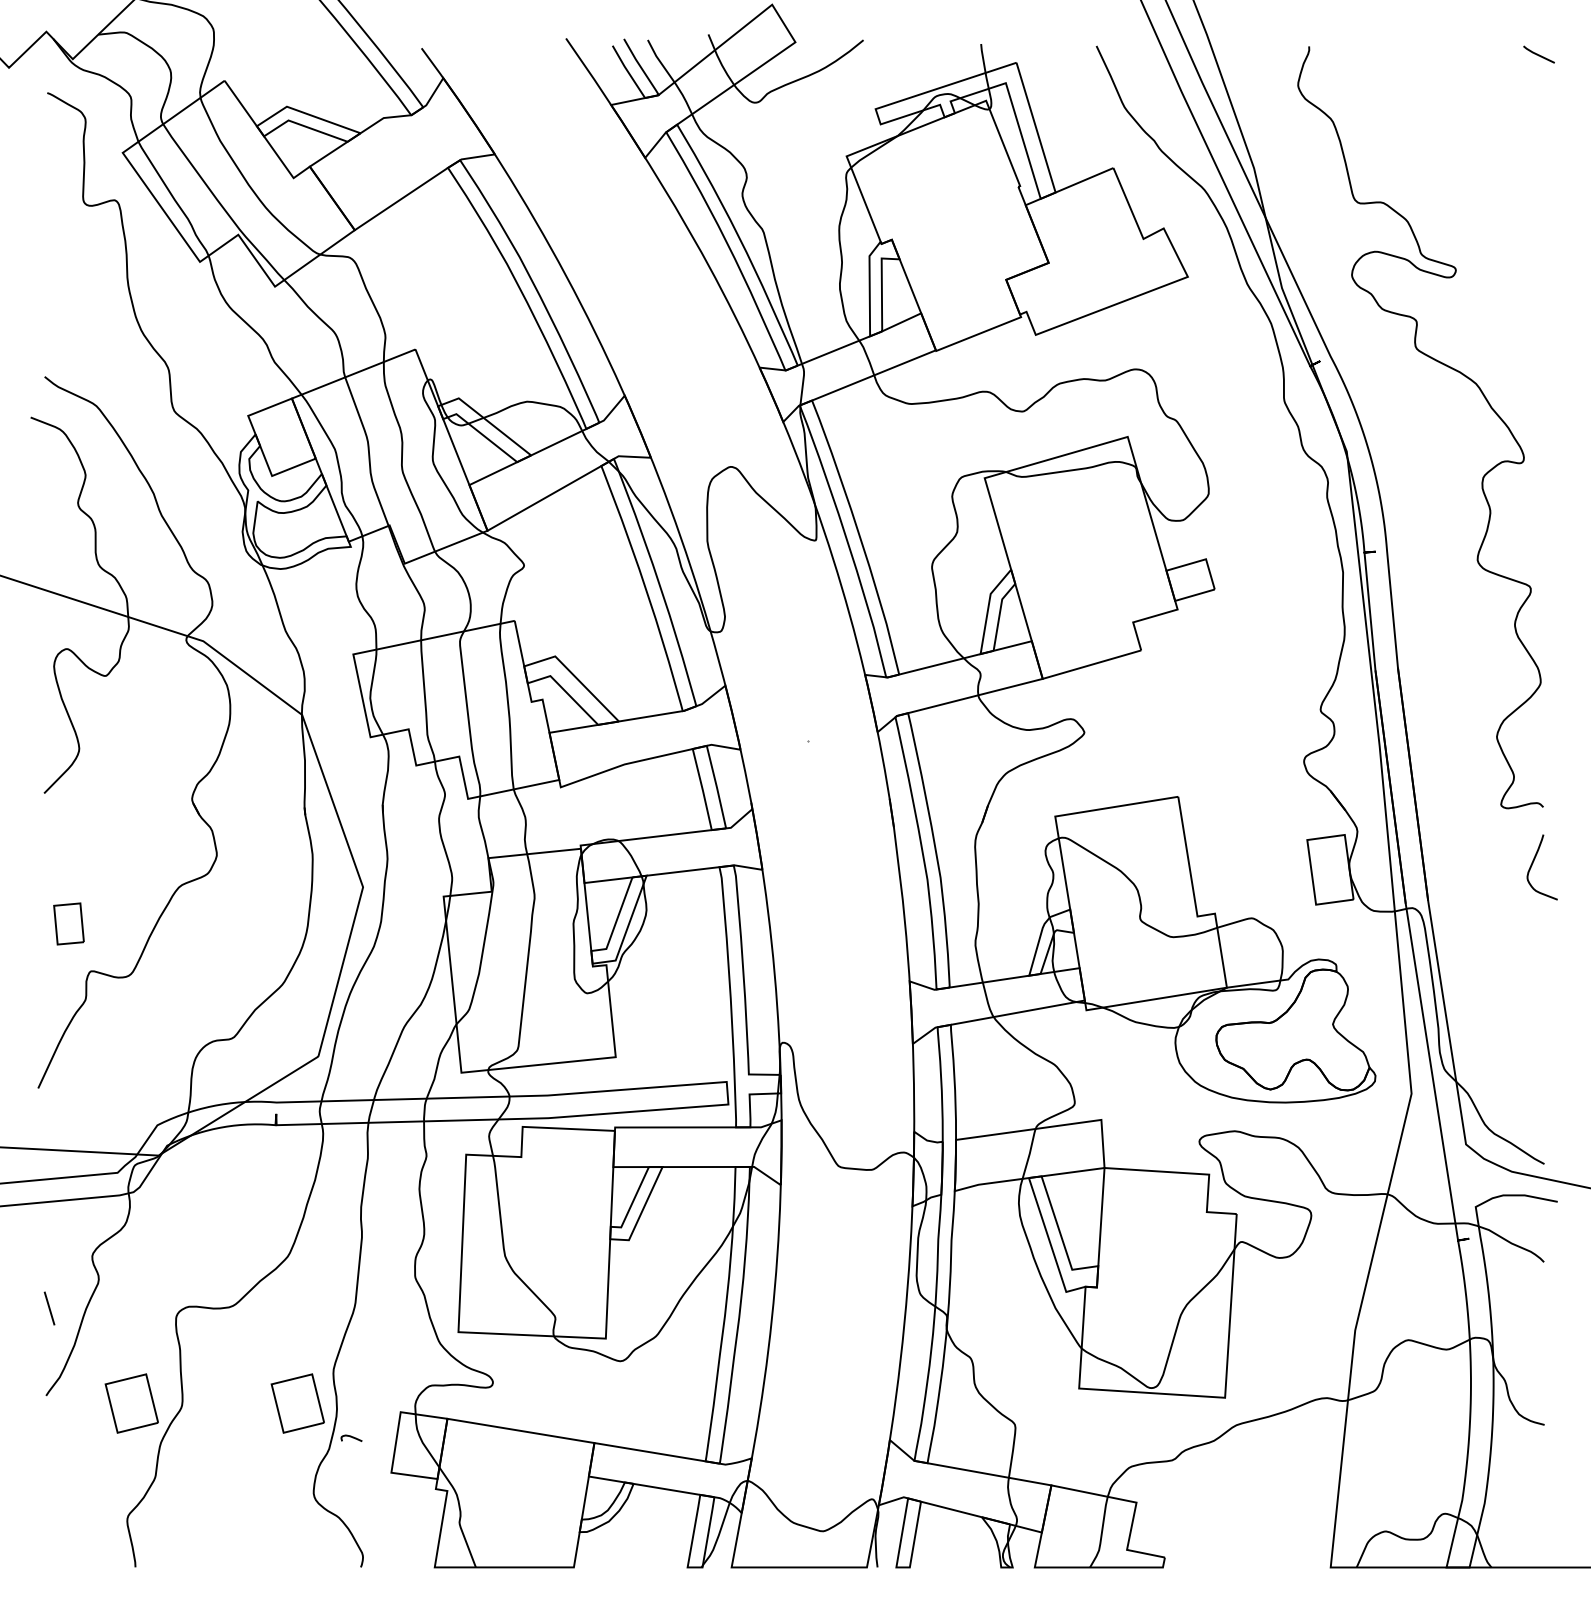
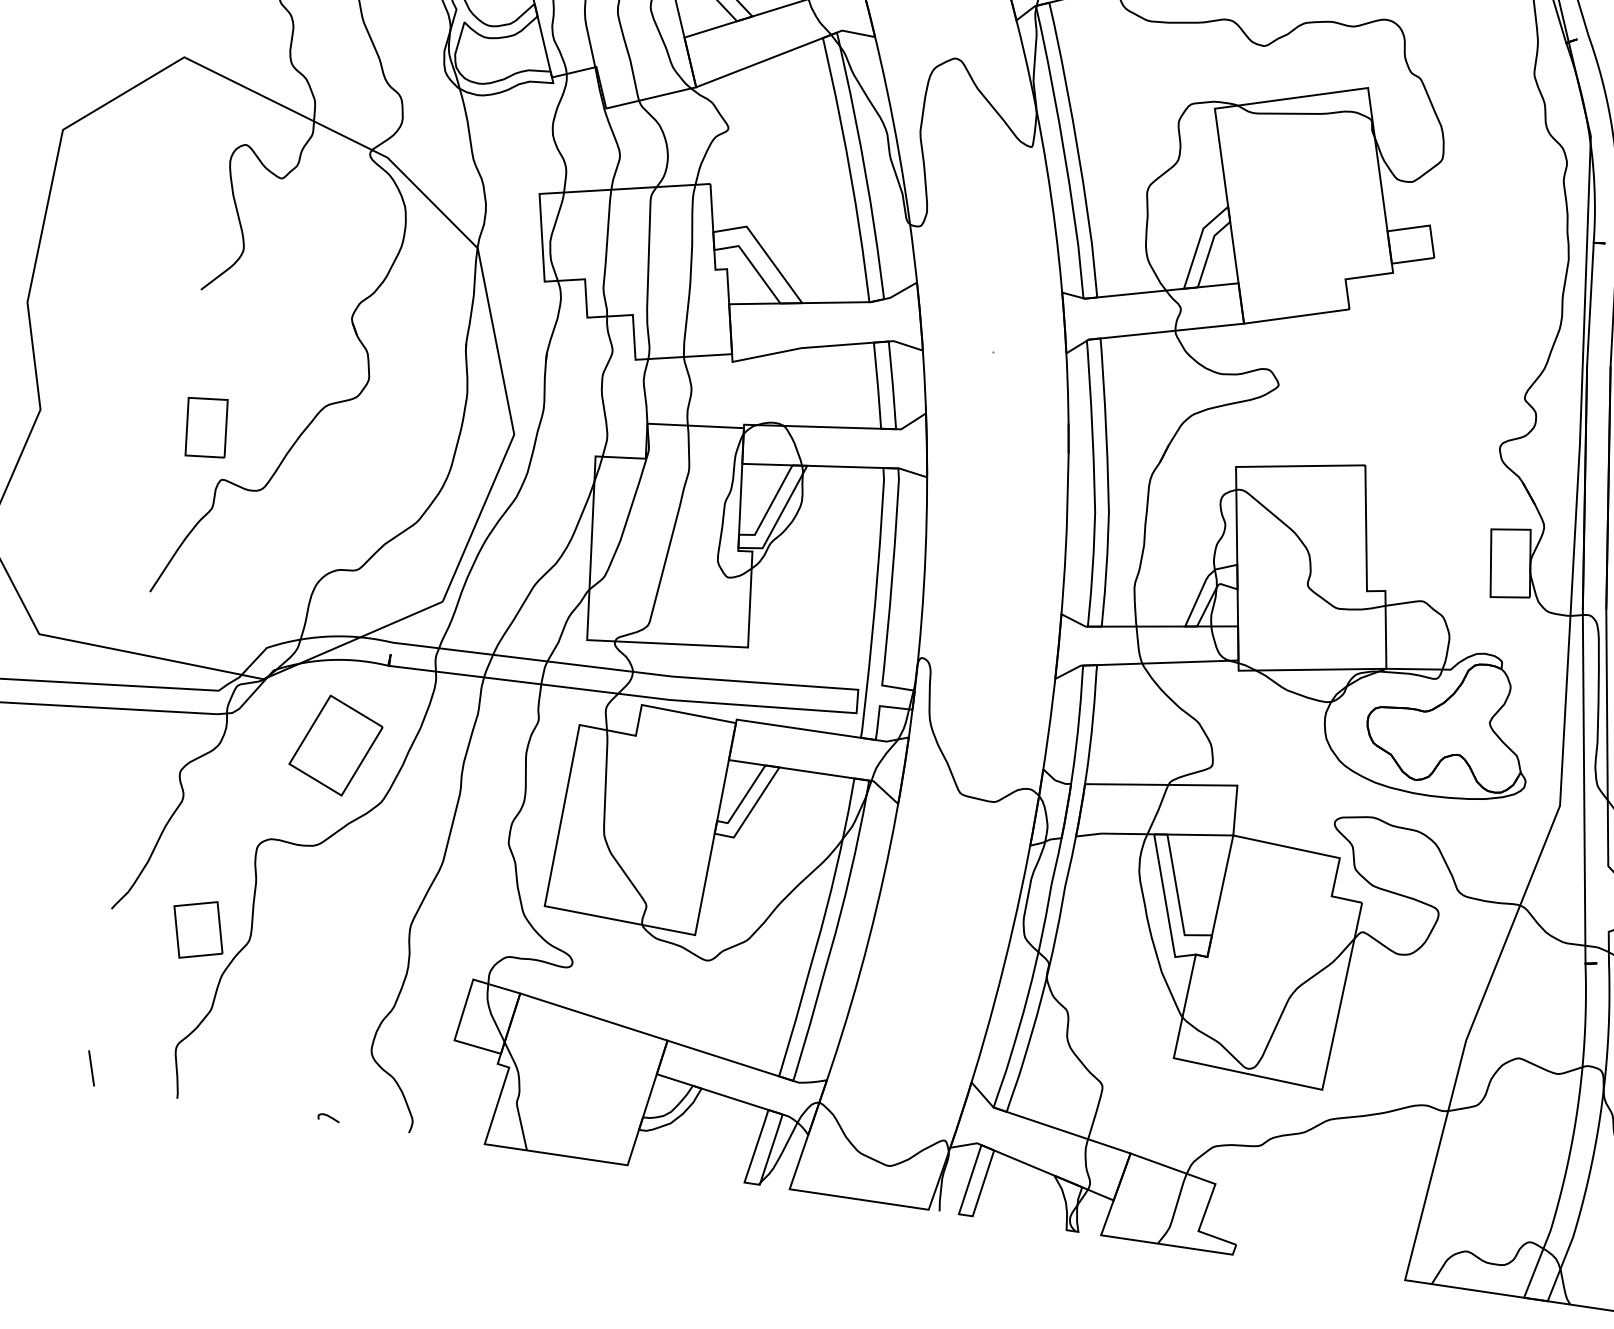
part: (68, 923) -> (206, 427), size x1.43
part: (236, 1208) -> (335, 745), added
line: (49, 1308) -> (91, 1068), moved
part: (297, 1403) -> (368, 954), removed
curve: (351, 1437) -> (328, 1117), moved

